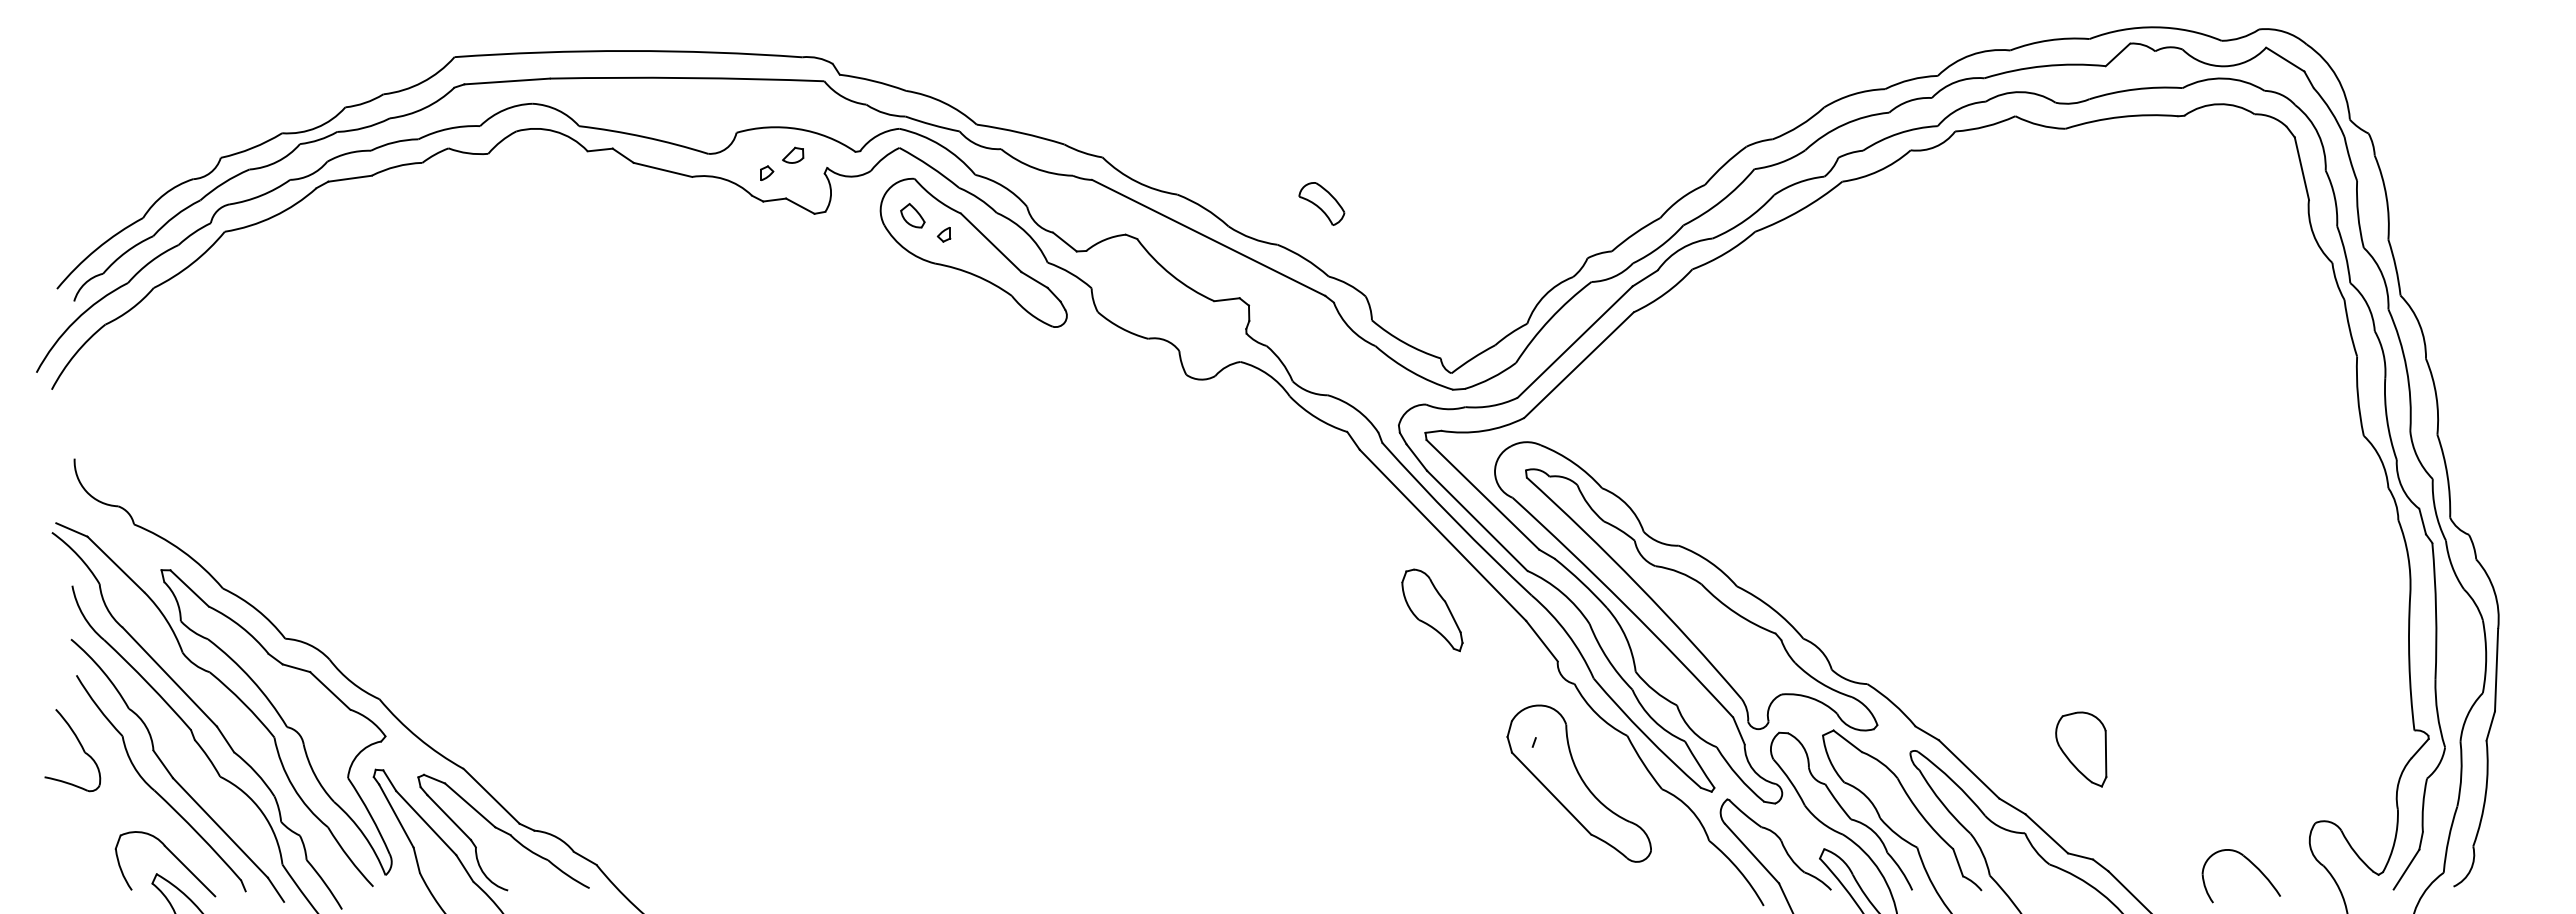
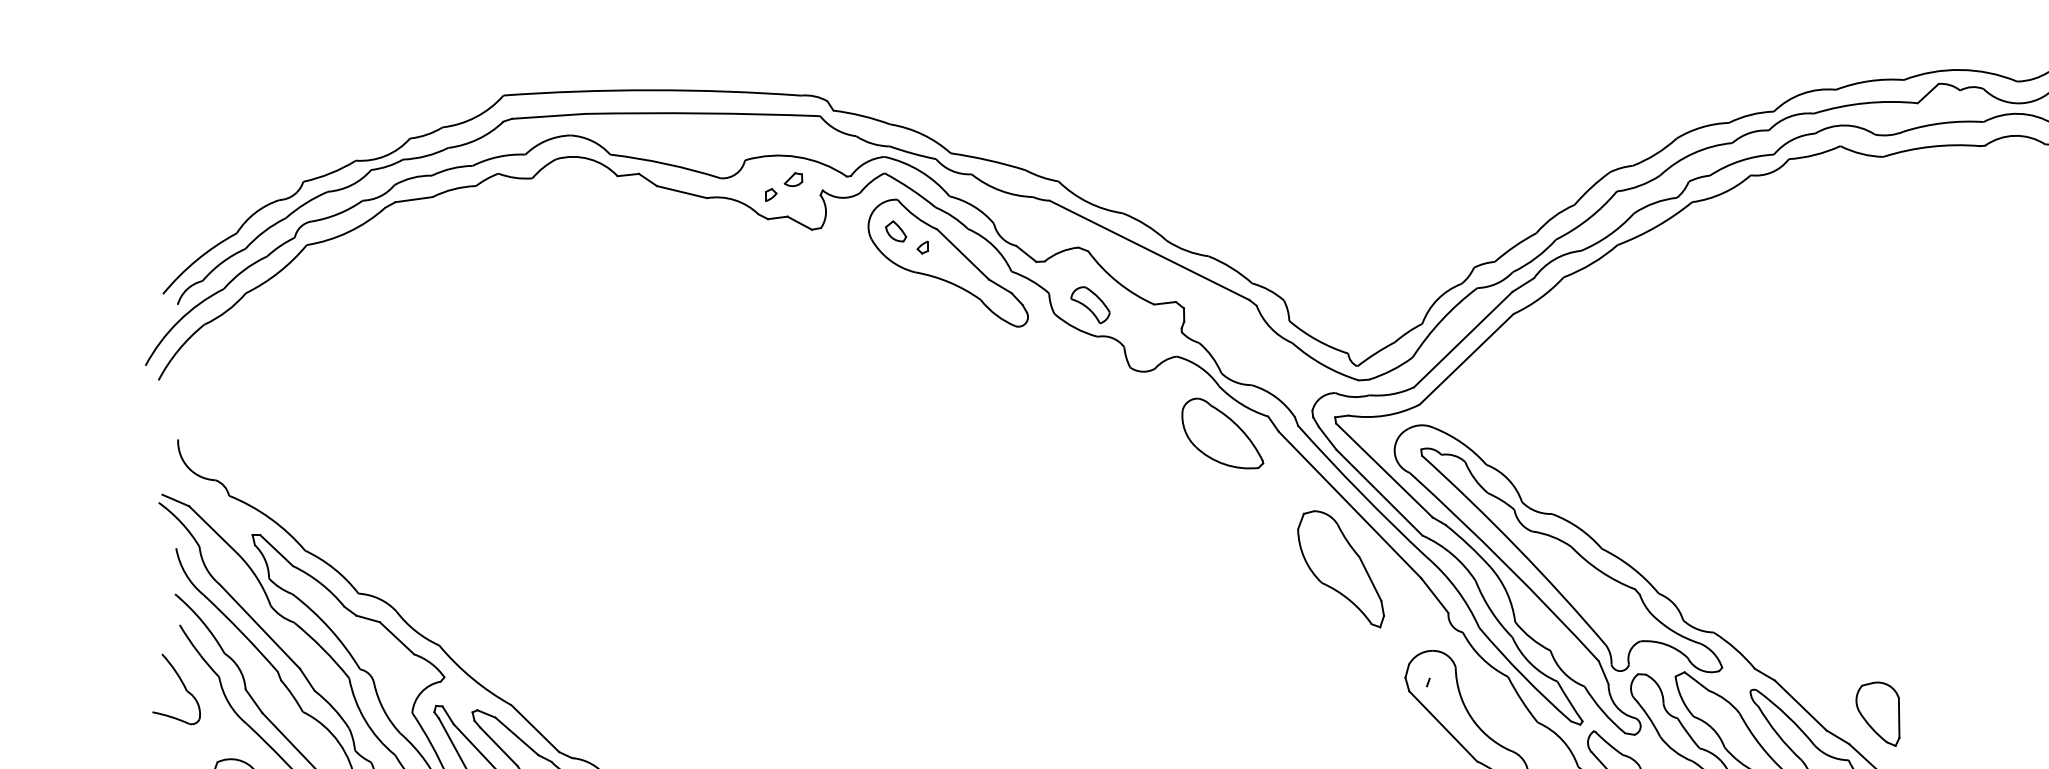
part: (1321, 203) -> (1090, 304), moved
part: (1294, 451) -> (1222, 433), added
part: (1432, 610) -> (1341, 569), size x1.67
part: (2081, 749) -> (1878, 714), moved

